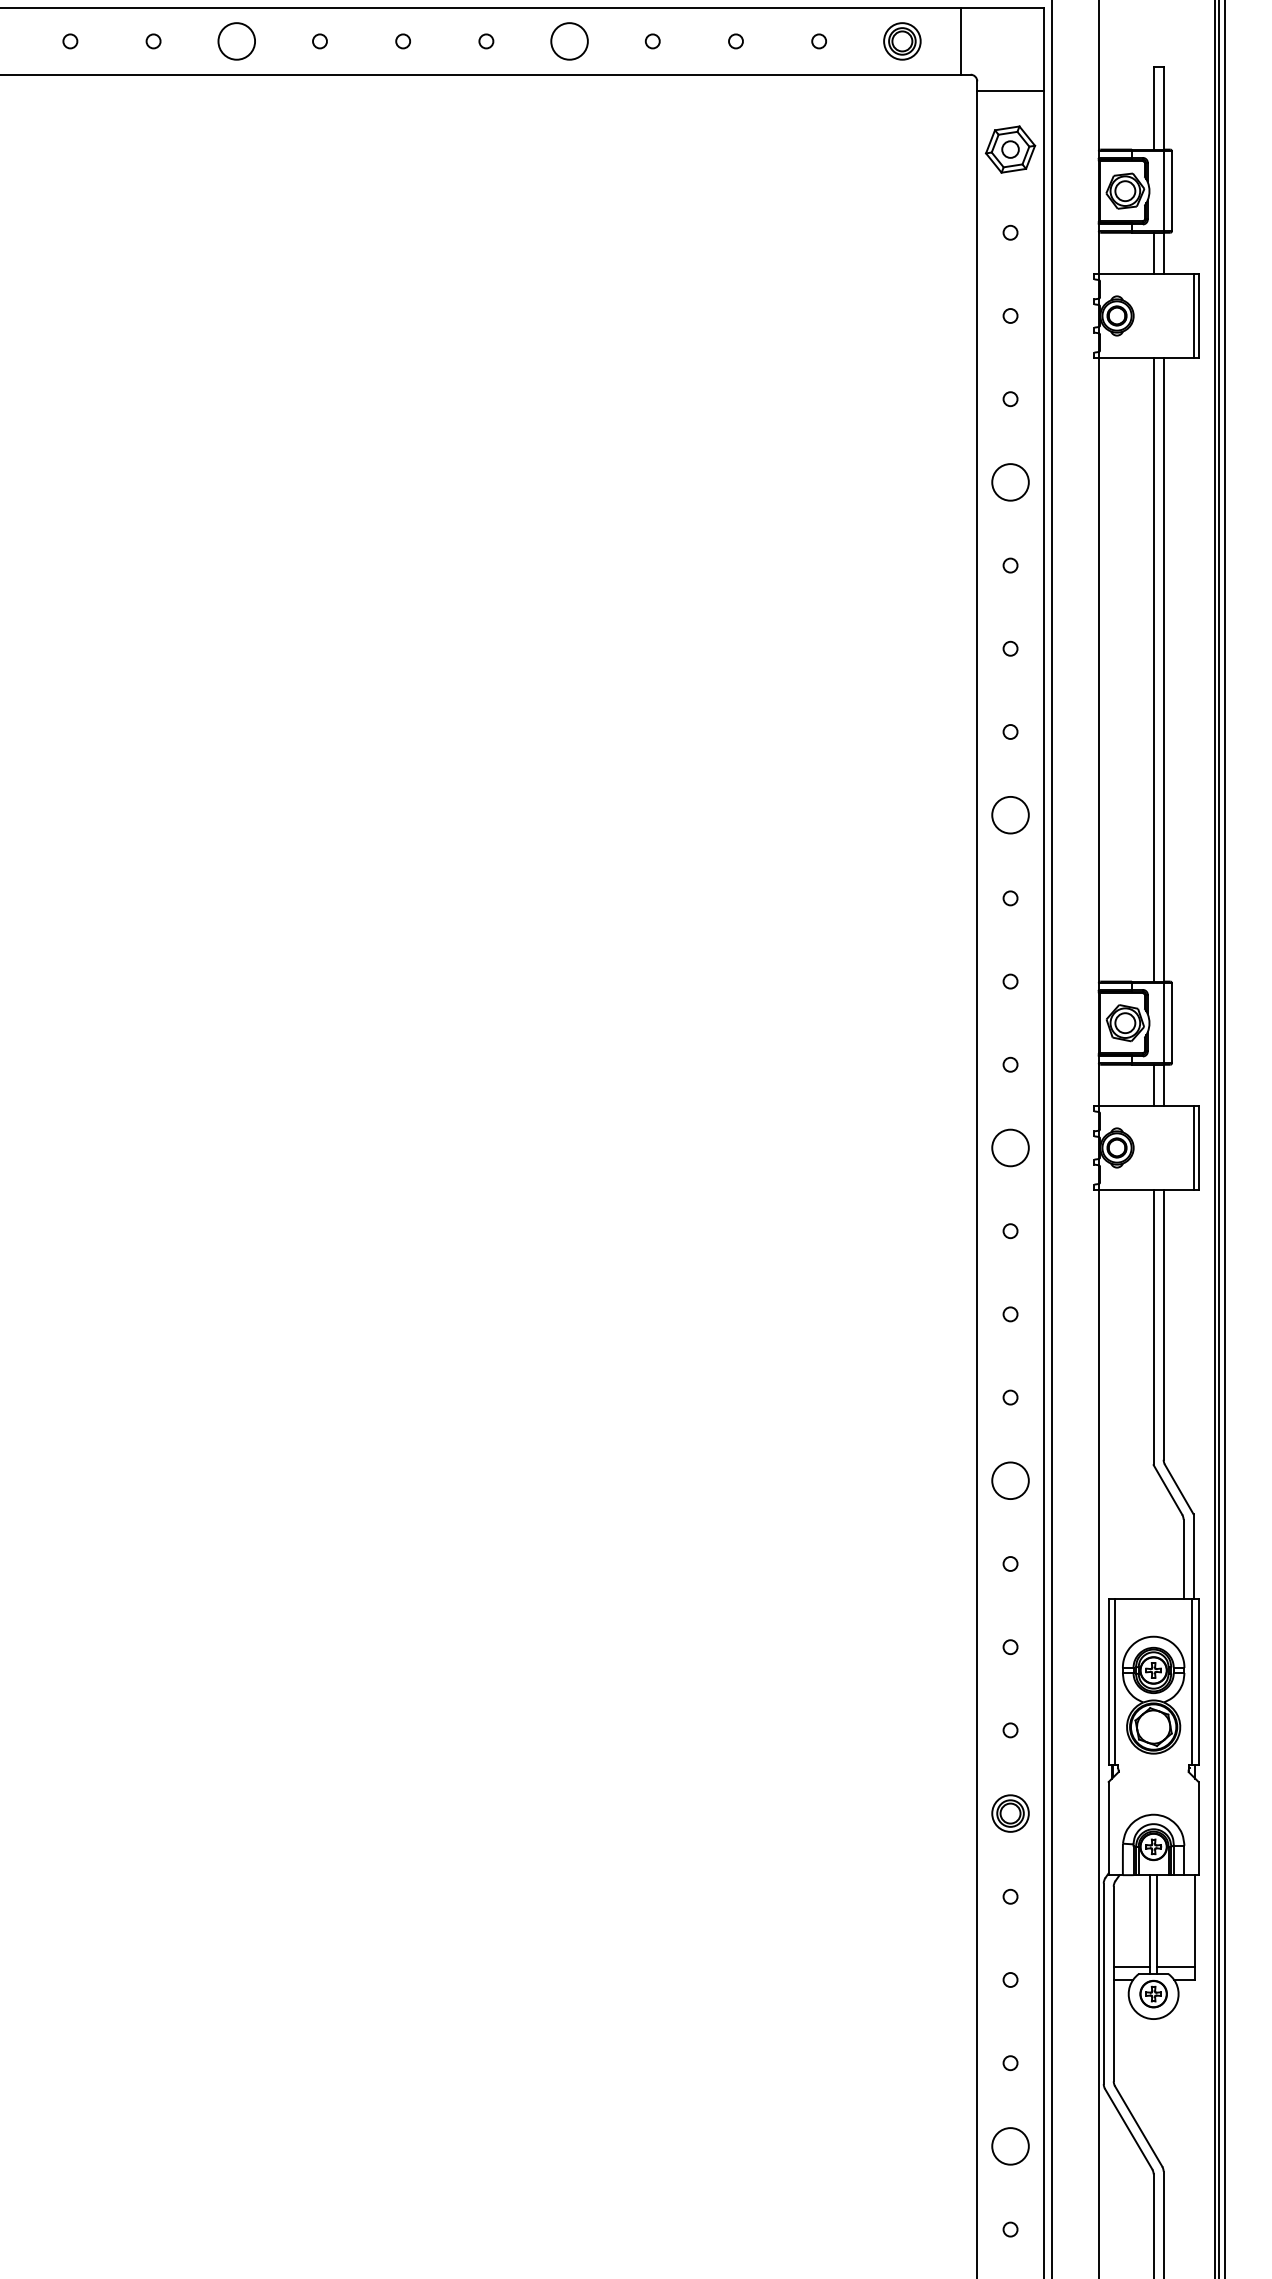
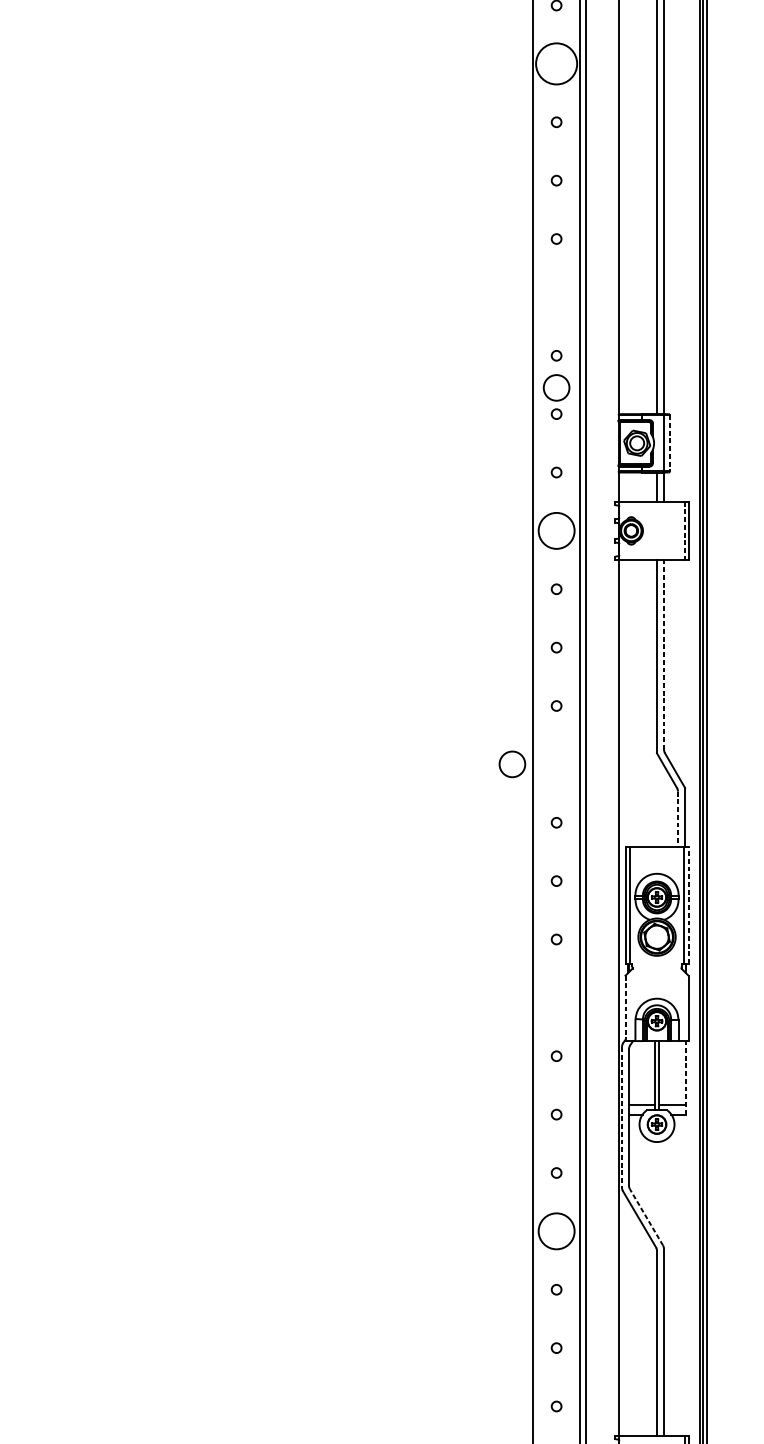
circle: (1010, 482) -> (556, 63), size x1.6
circle: (1010, 815) -> (556, 388), moved
line: (1171, 1023) -> (669, 443), solid -> dashed
circle: (1010, 1147) -> (556, 530), size x1.4
line: (1193, 1147) -> (684, 530), solid -> dashed
line: (1163, 1324) -> (663, 654), solid -> dashed
circle: (1010, 1480) -> (512, 764), moved
line: (1183, 1559) -> (677, 819), solid -> dashed
line: (1198, 1681) -> (688, 905), solid -> dashed
part: (1010, 1813) -> (556, 997), removed
line: (1108, 1828) -> (625, 1008), solid -> dashed
line: (1195, 1927) -> (686, 1077), solid -> dashed
line: (1103, 1984) -> (621, 1117), solid -> dashed
line: (1138, 2126) -> (646, 1217), solid -> dashed
circle: (1010, 2146) -> (556, 1231), size x1.4

